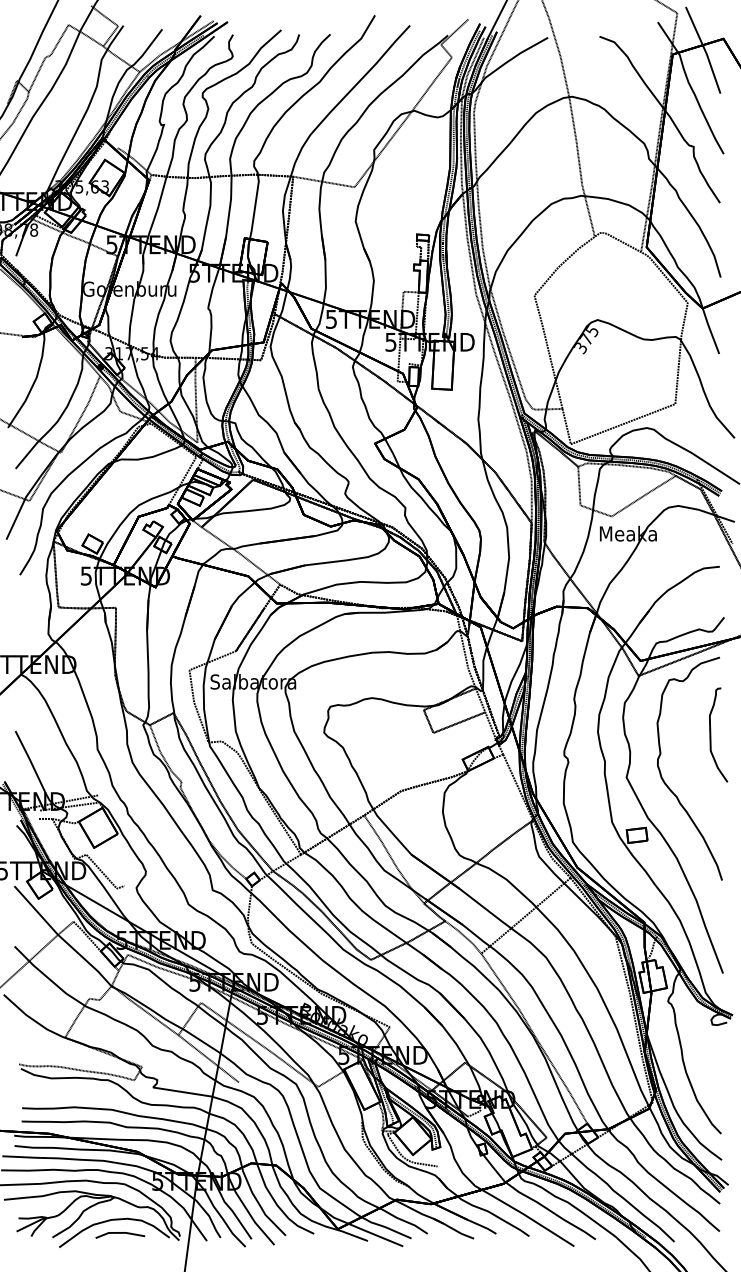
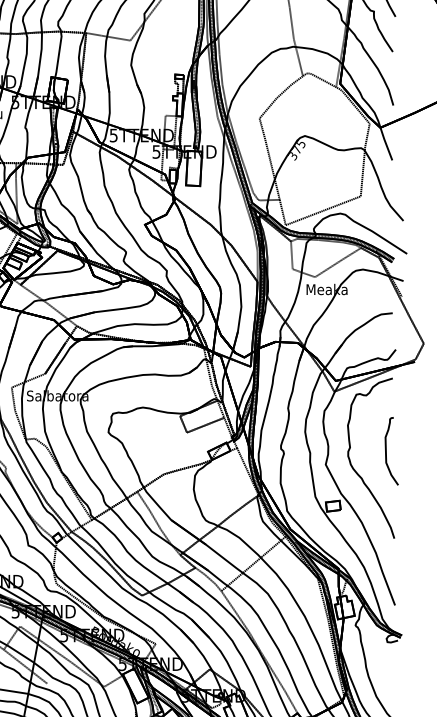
part: (711, 734) -> (386, 450), moved

